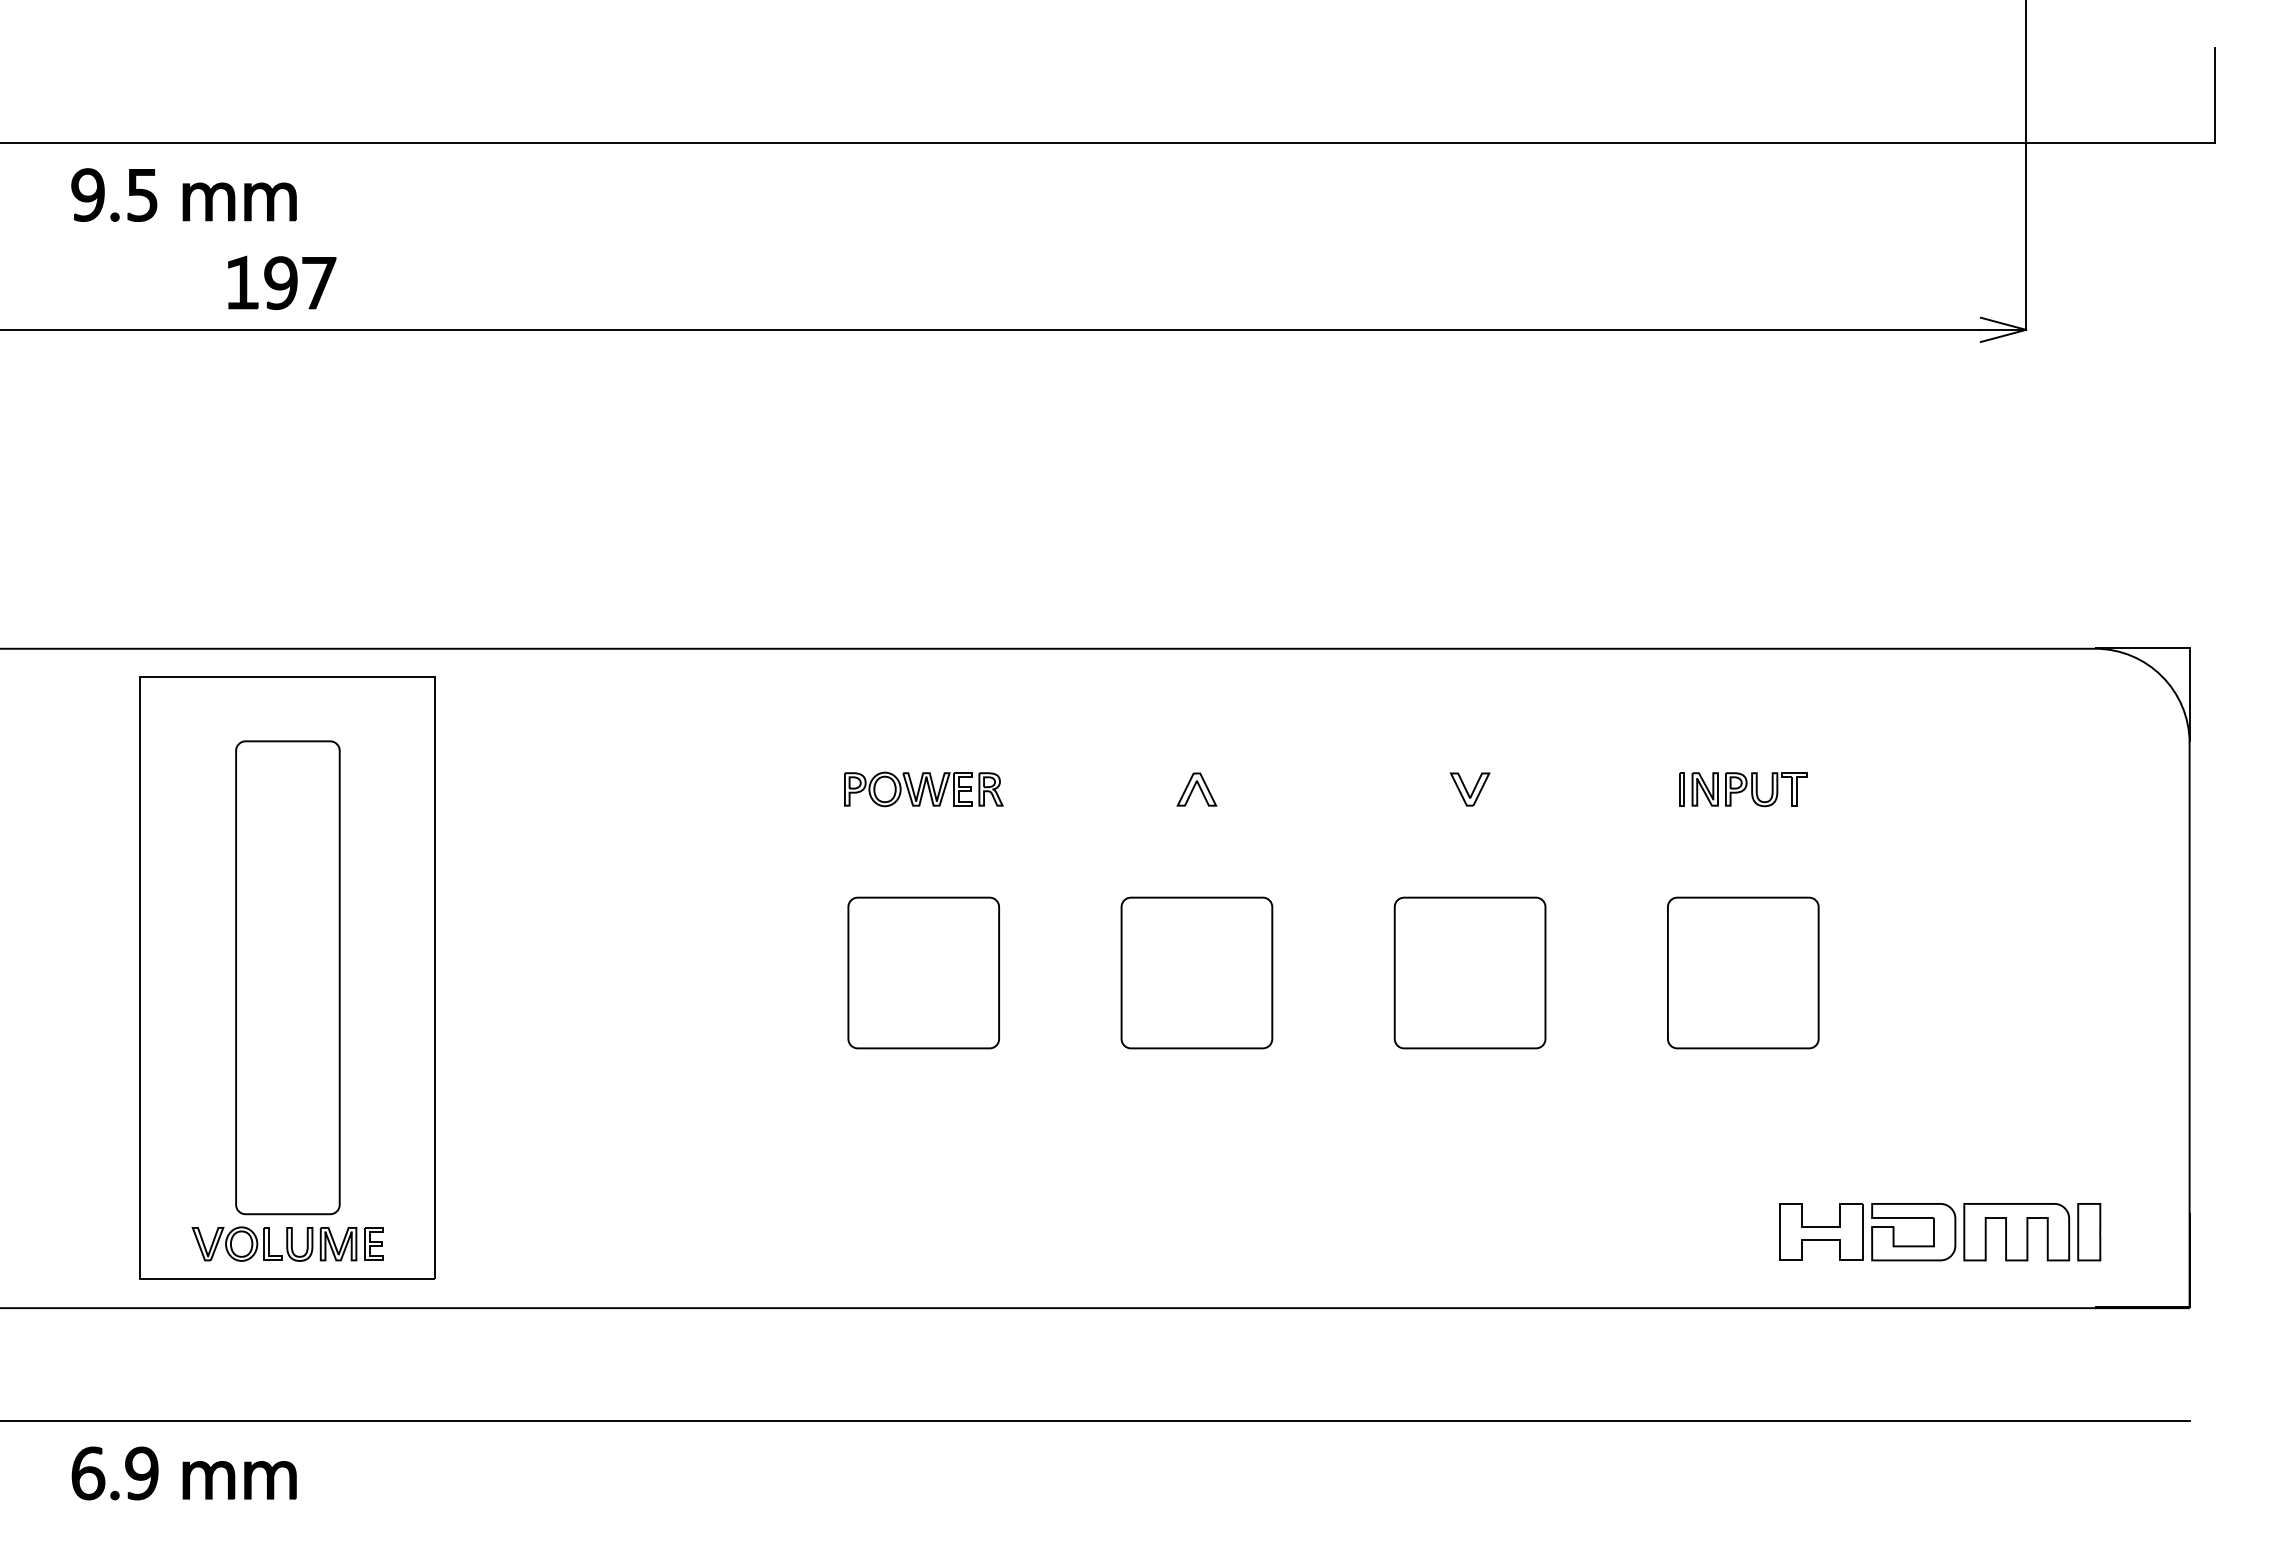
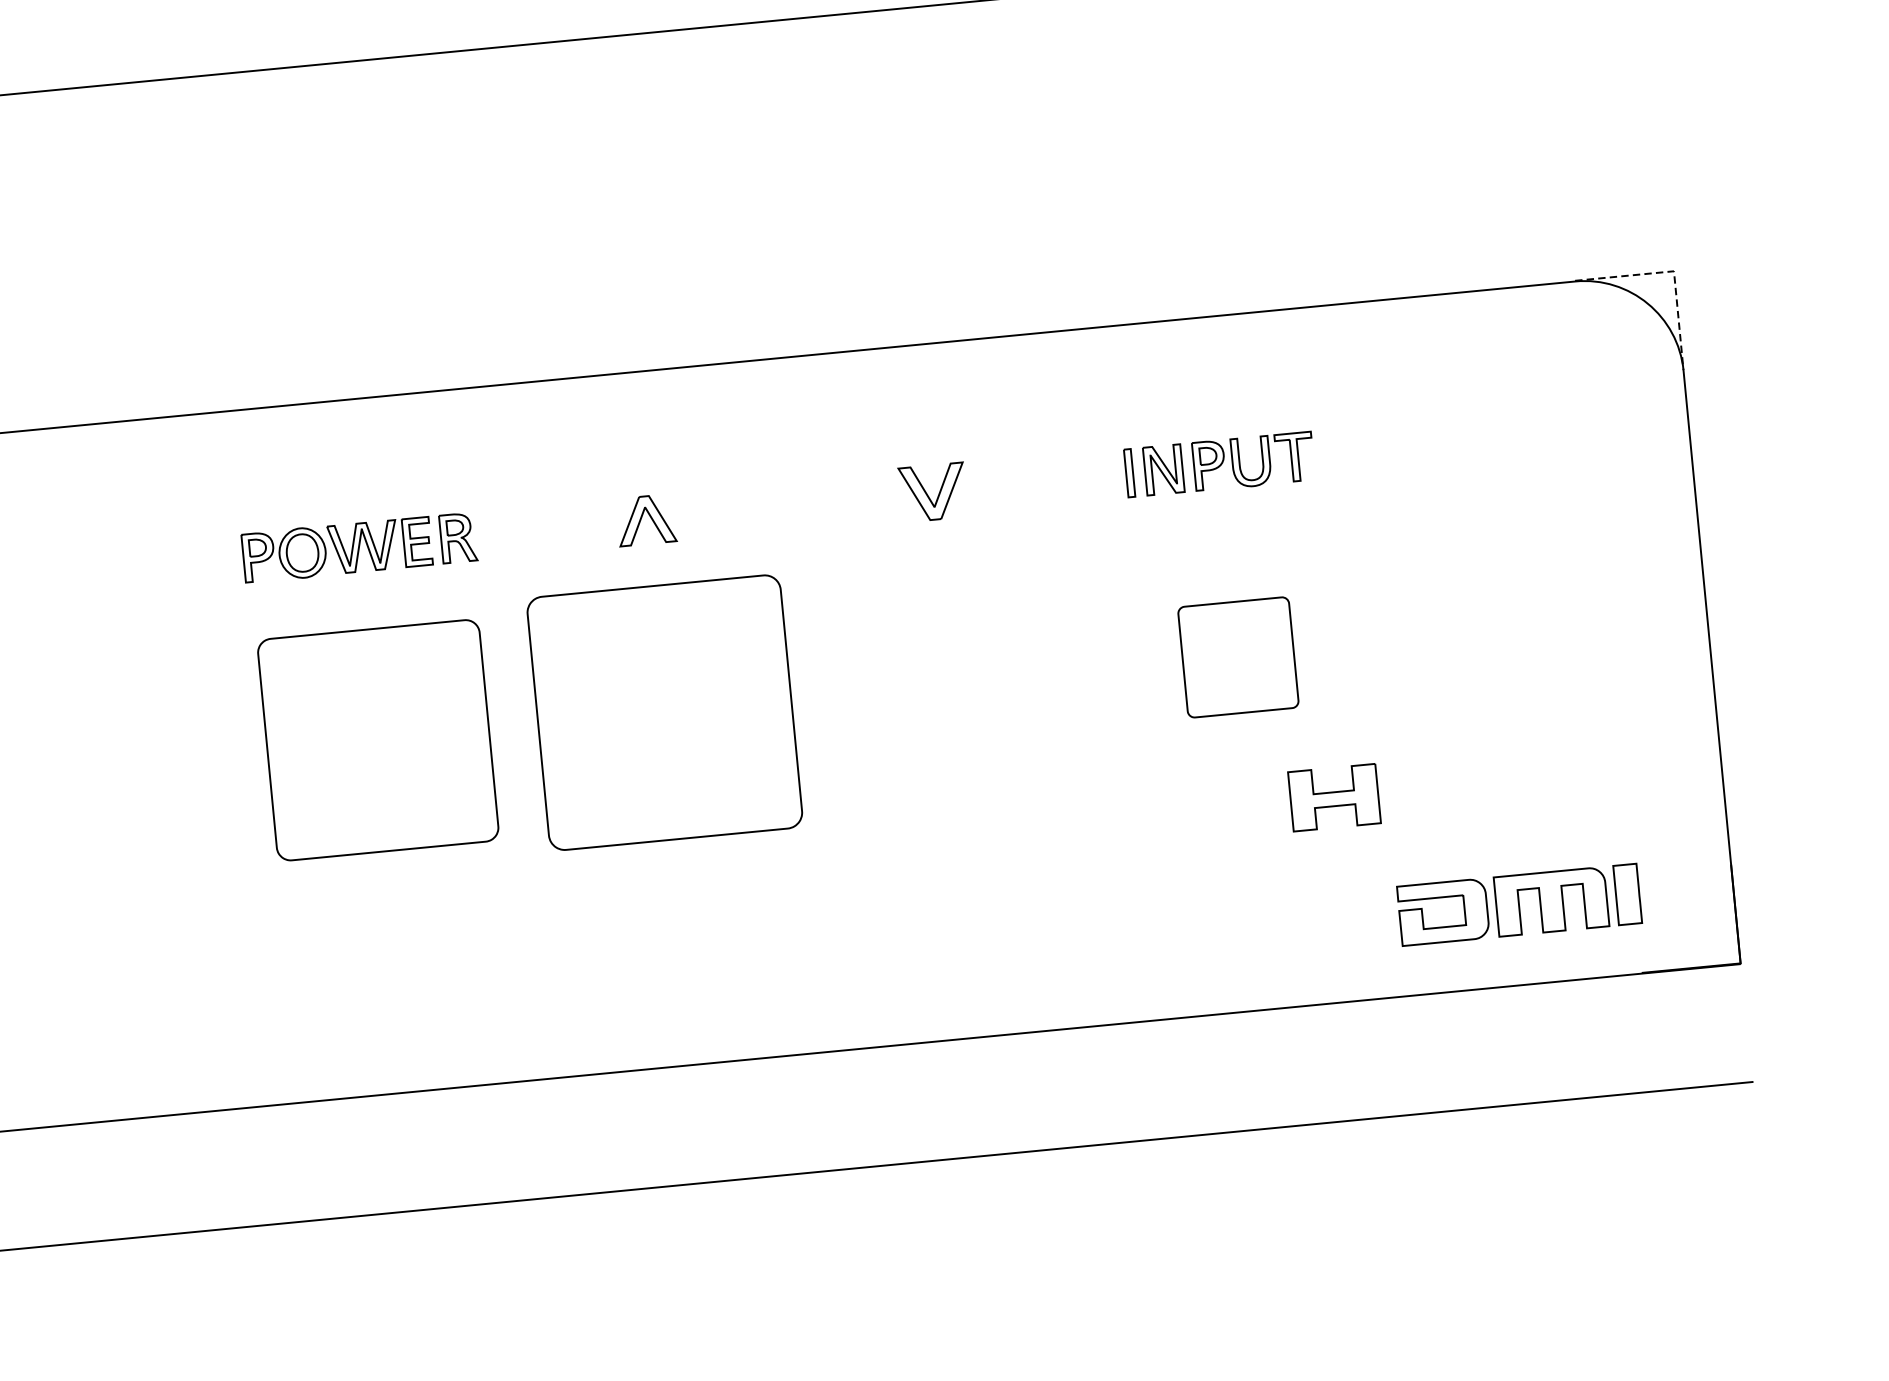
line: (2189, 648) -> (1673, 271), solid -> dashed
part: (923, 789) -> (359, 547), size x1.4
part: (1196, 789) -> (645, 520), size x1.4
part: (1469, 789) -> (932, 492), size x1.6
part: (1743, 789) -> (1220, 464), size x1.4
part: (923, 972) -> (377, 739), size x1.4
part: (1196, 972) -> (664, 712), size x1.6
part: (1469, 972) -> (950, 684), removed
part: (1743, 972) -> (1238, 656), size x0.7
part: (1821, 1231) -> (1334, 796), moved

